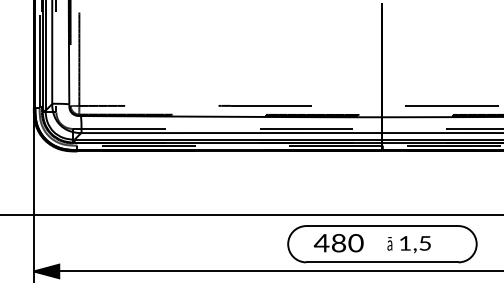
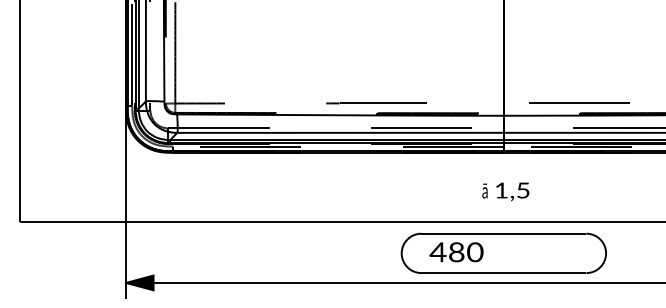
text: (408, 244) -> (505, 191), moved

